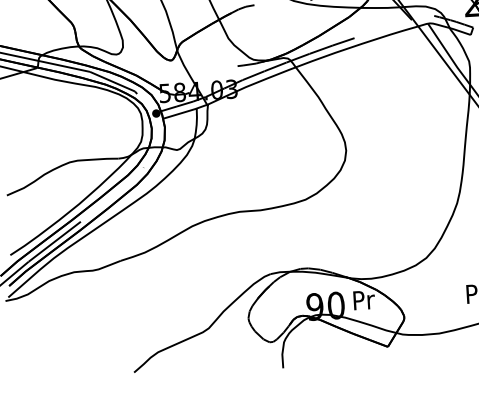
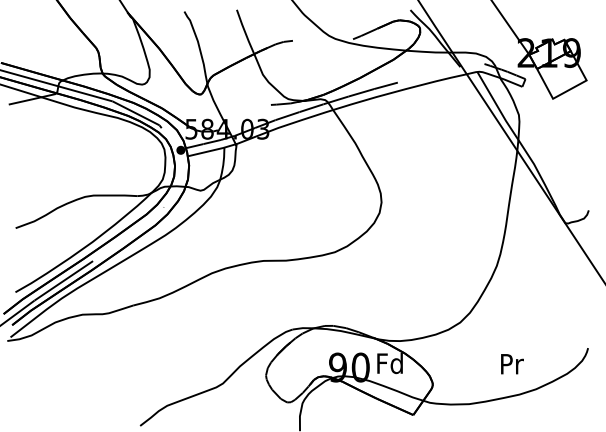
text: (362, 300) -> (389, 363), Pr -> Fd

